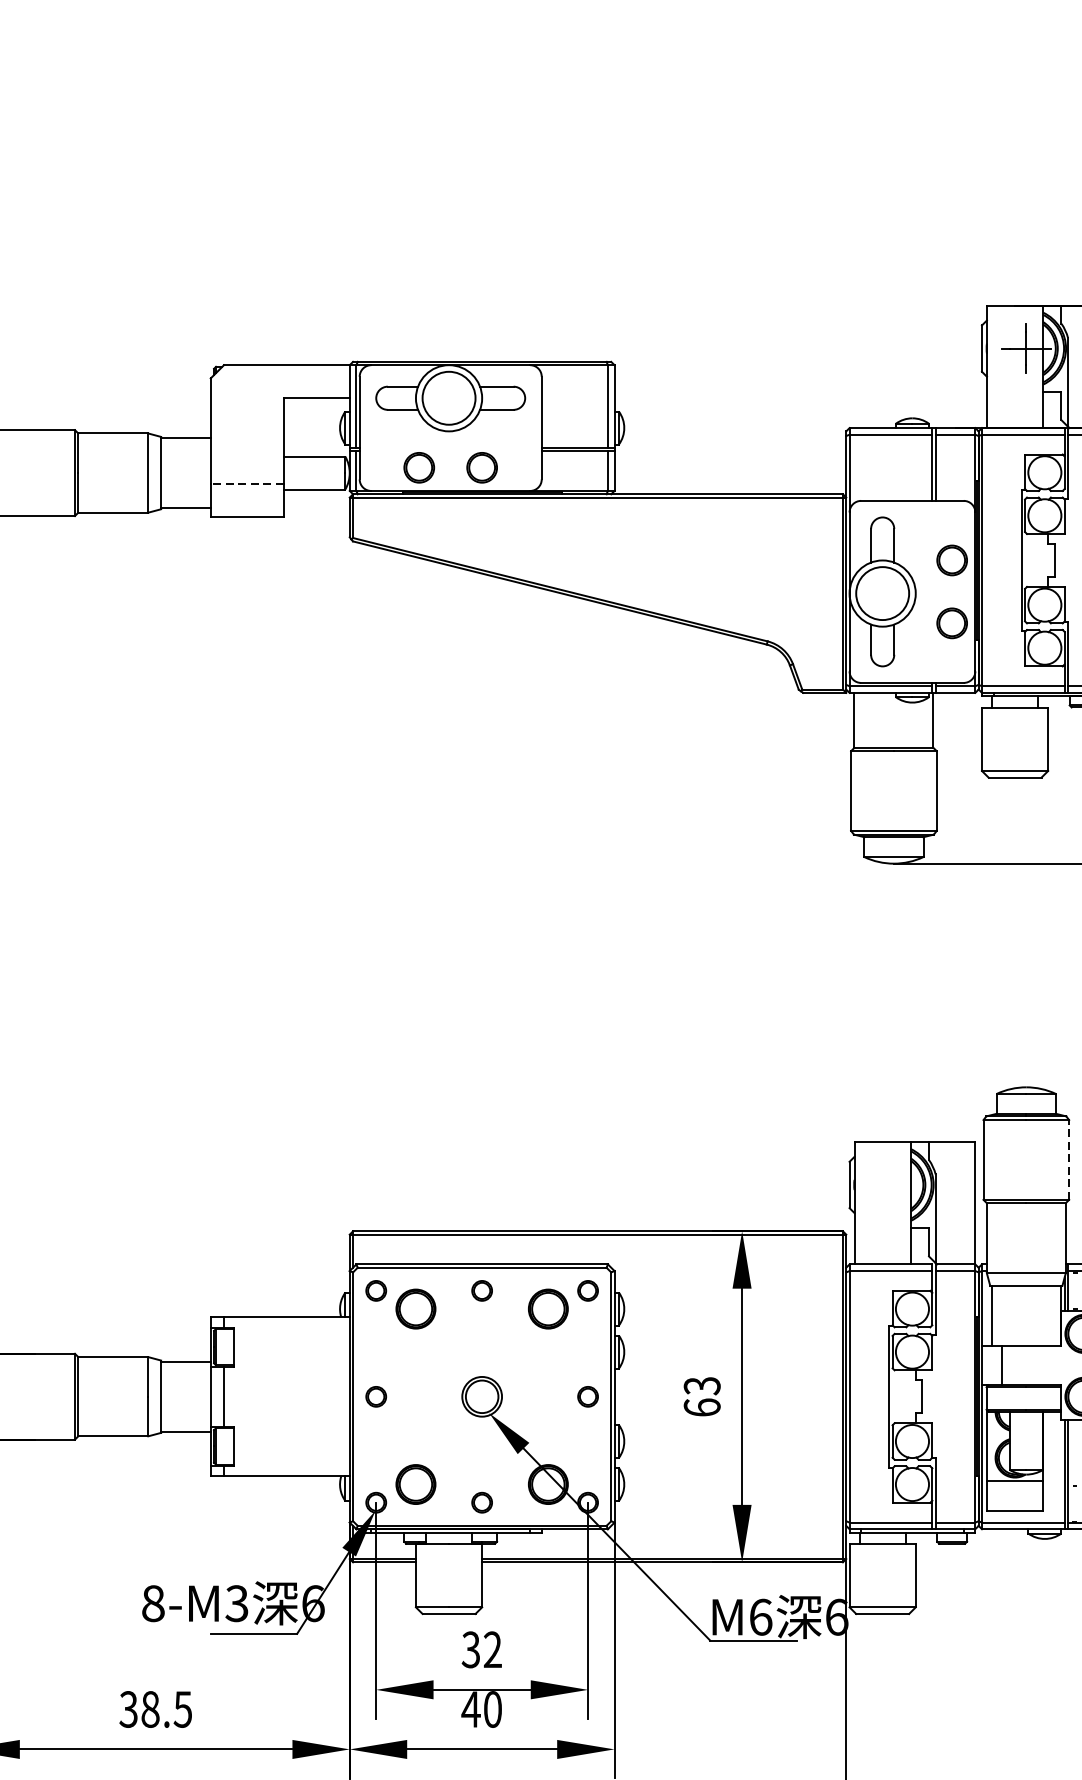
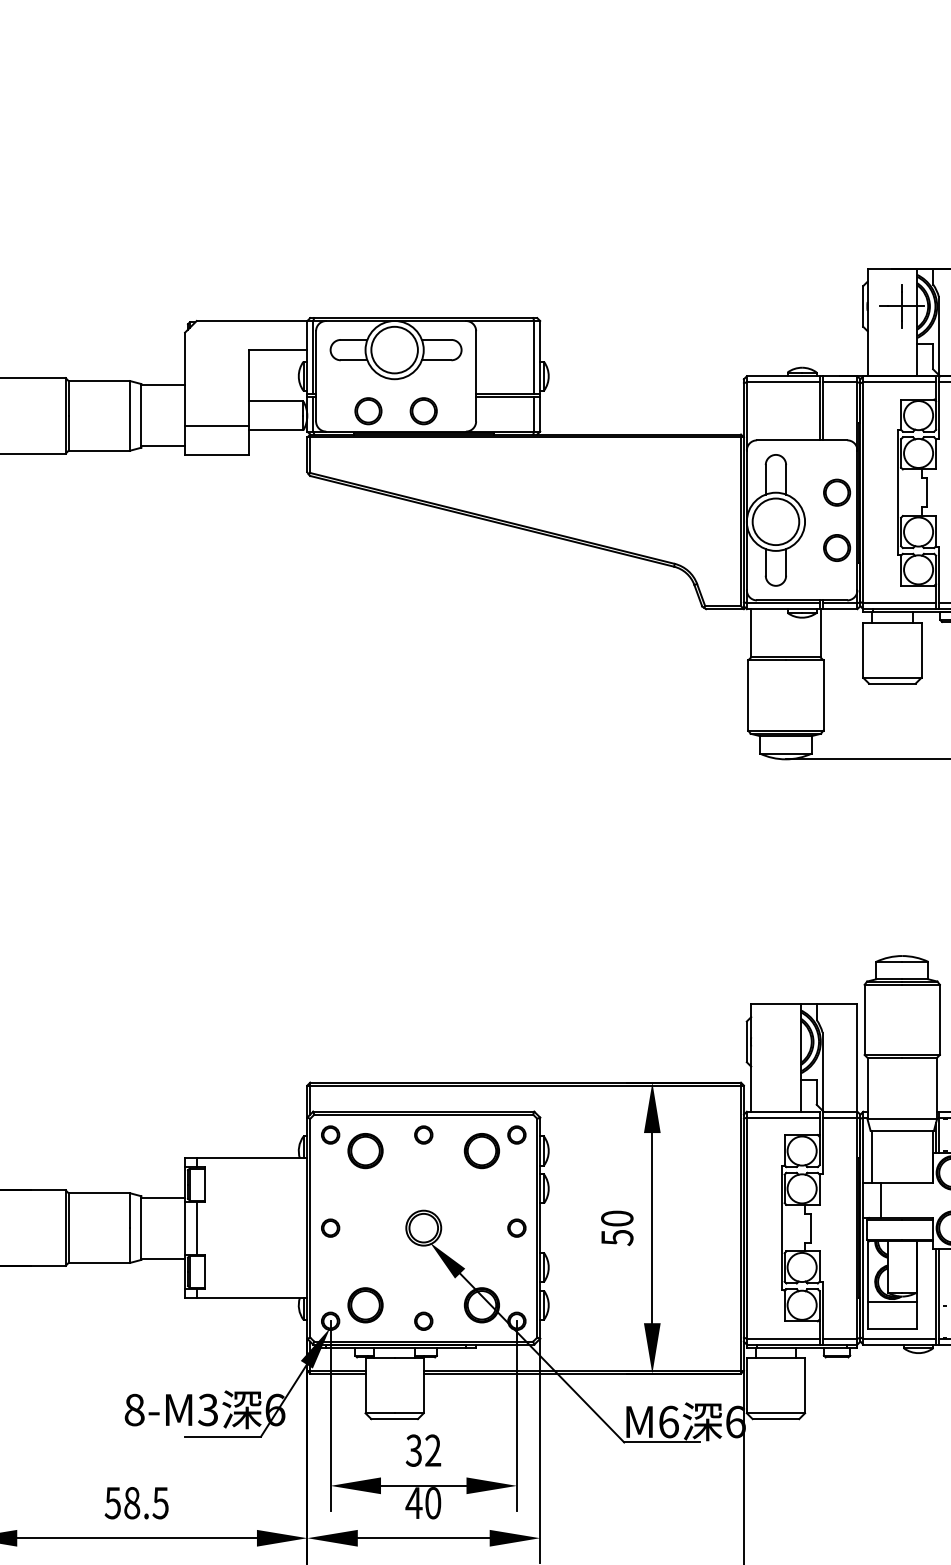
line: (246, 484) -> (216, 425), dashed -> solid
line: (1068, 1159) -> (939, 1019), dashed -> solid
text: (702, 1397) -> (617, 1228), 63 -> 50
text: (128, 1708) -> (112, 1502), 38.5 -> 58.5

